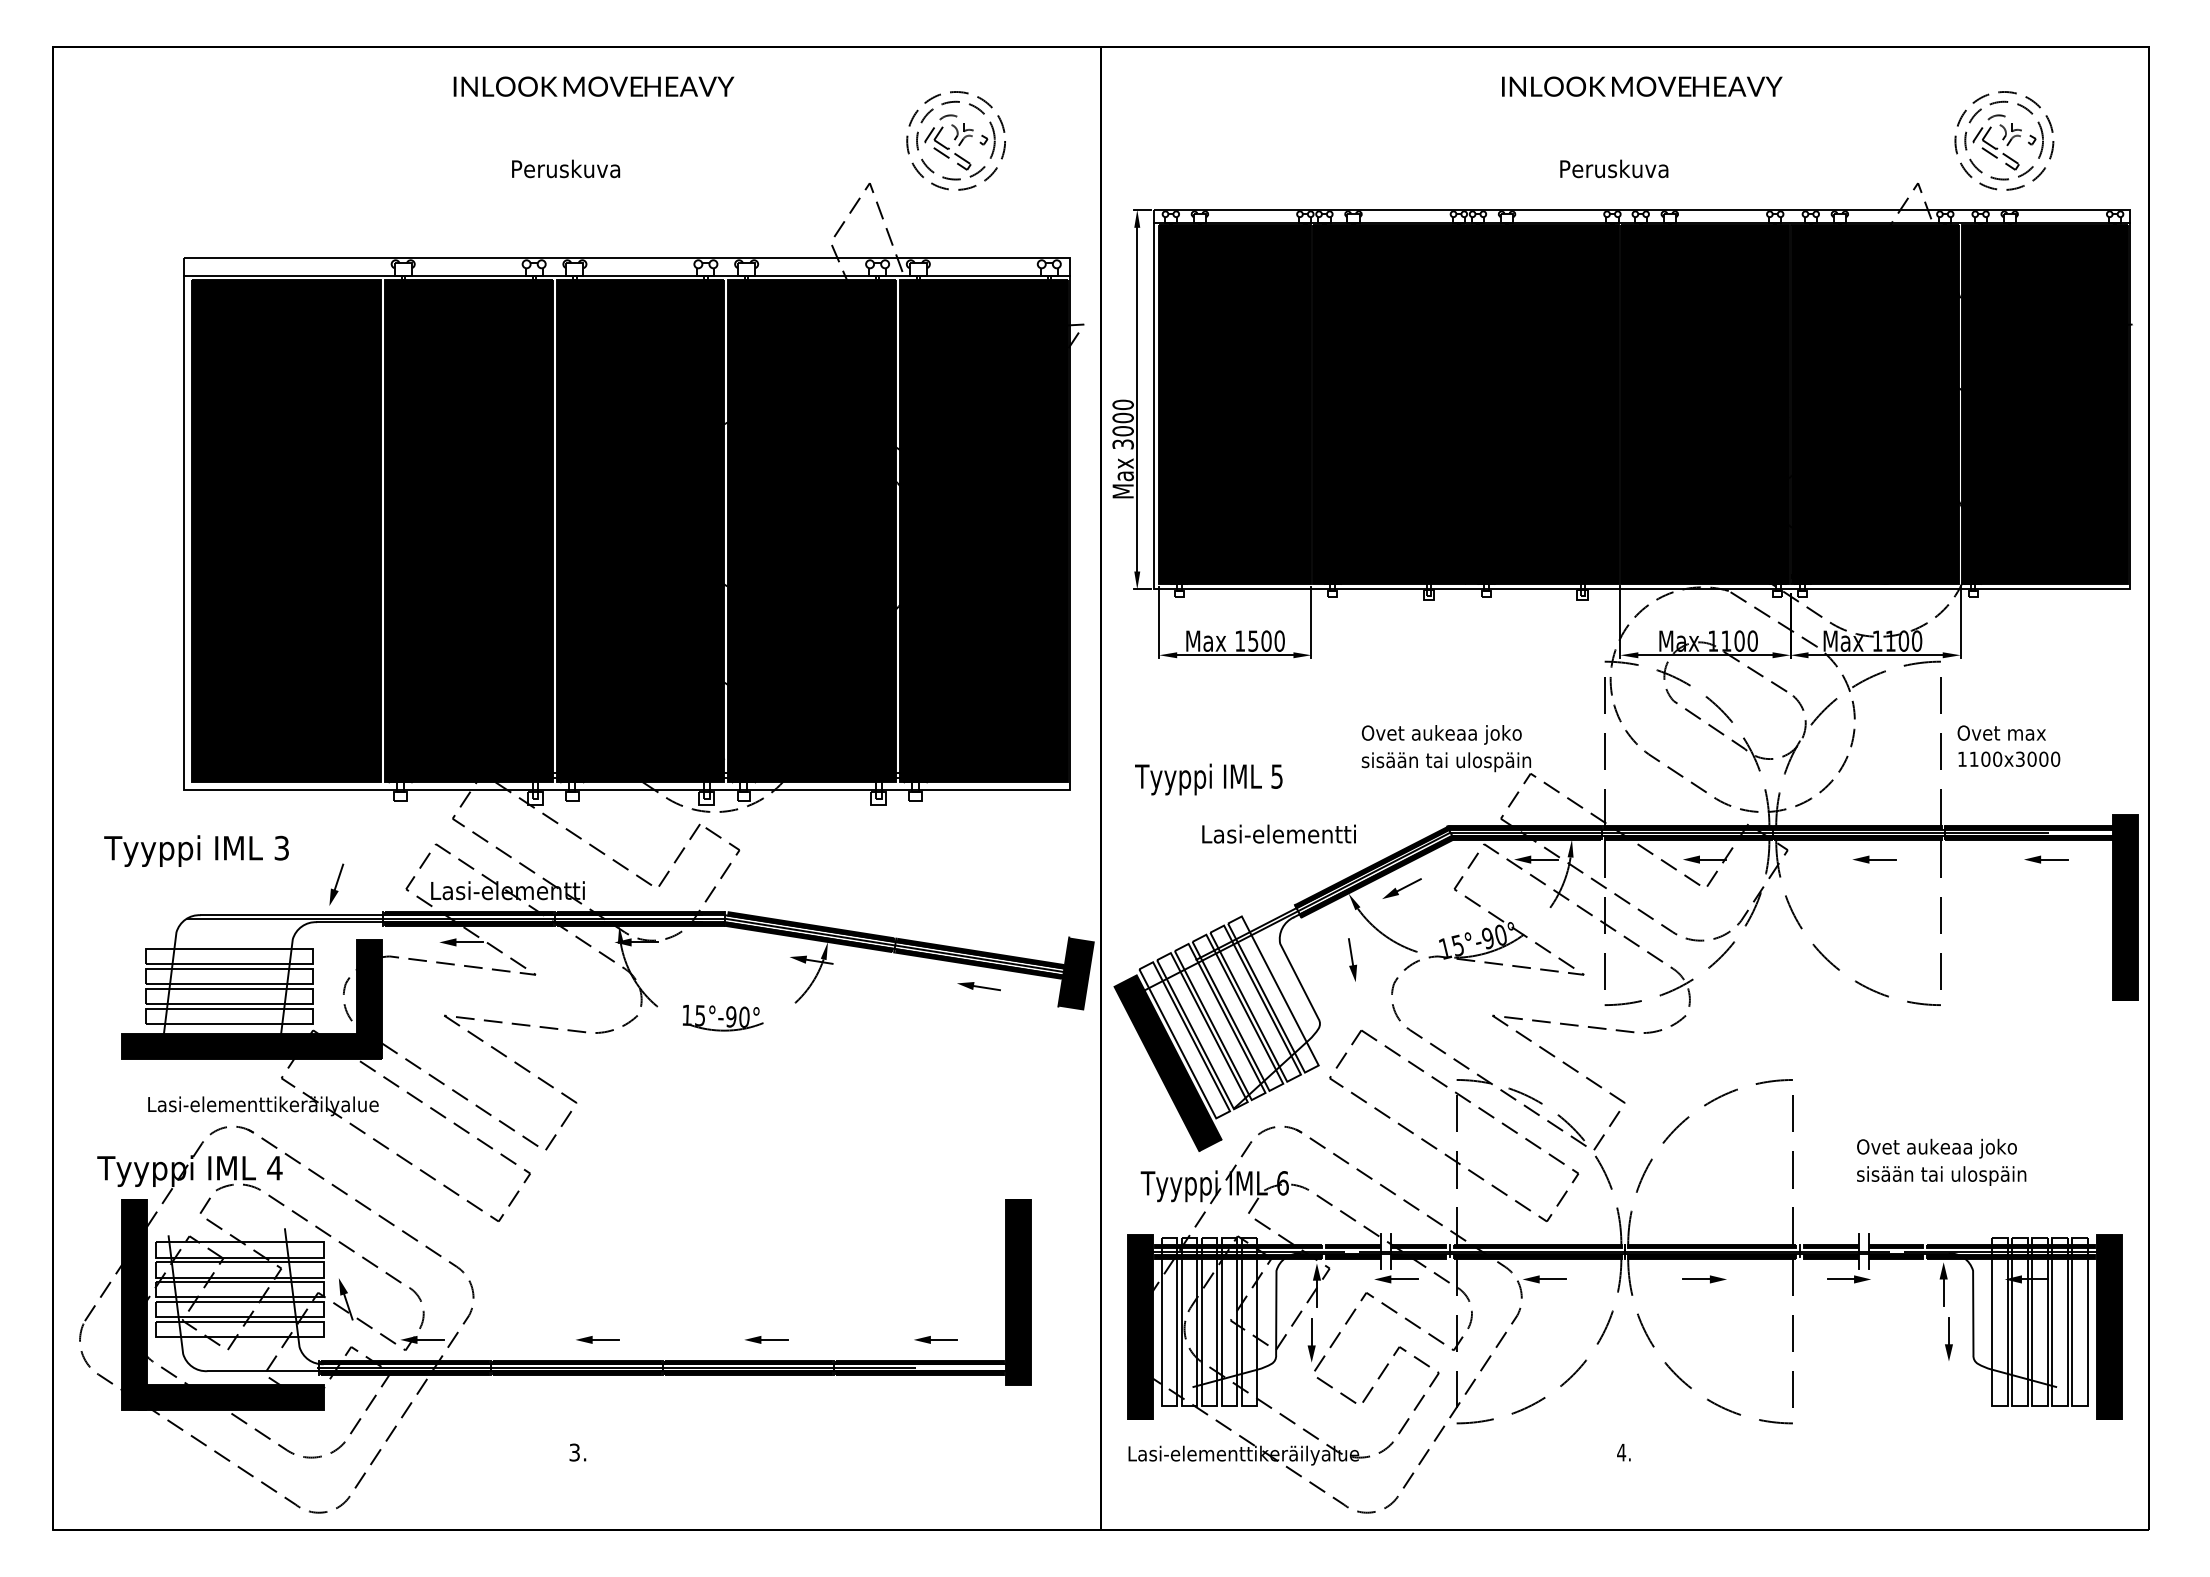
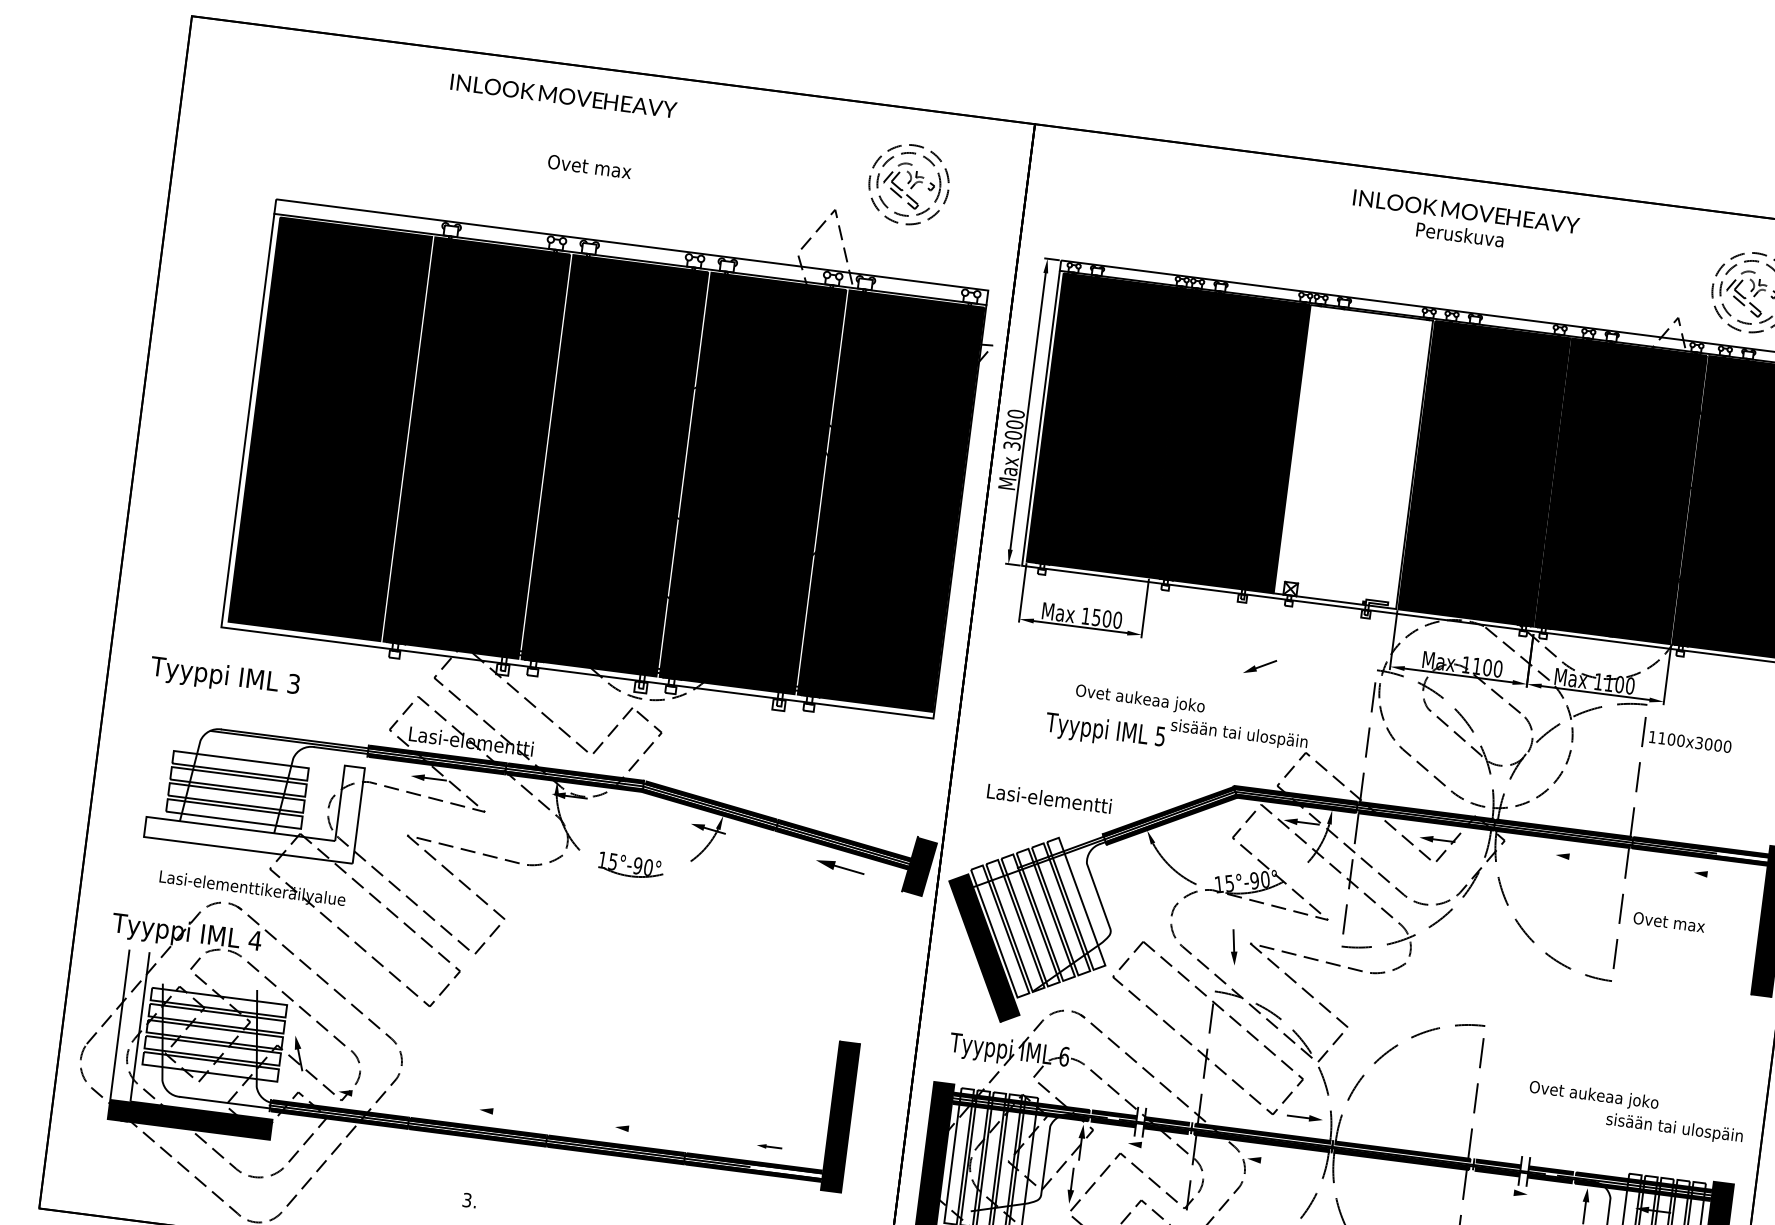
text: (593, 86) -> (563, 95), moved
text: (565, 168) -> (592, 166), Peruskuva -> Ovet max
text: (1614, 168) -> (1460, 234), moved
fill: (1542, 404) -> (1353, 457), removed
text: (2001, 732) -> (1669, 921), moved
text: (1441, 734) -> (1140, 699), moved
text: (2009, 758) -> (1690, 741), moved
text: (1208, 779) -> (1104, 731), moved
text: (1278, 833) -> (1048, 798), moved
line: (1881, 859) -> (1579, 857), removed
line: (2053, 859) -> (1717, 875), removed
part: (336, 884) -> (334, 718), removed
part: (1401, 888) -> (1259, 666), moved
part: (1352, 959) -> (1234, 946), moved
part: (978, 986) -> (839, 866), size x1.4
fill: (251, 999) -> (253, 802), removed
text: (1941, 1175) -> (1674, 1128), moved
line: (1403, 1279) -> (1151, 1146), removed
line: (1552, 1279) -> (1271, 1161), removed
part: (1704, 1279) -> (1304, 1117), moved
line: (1841, 1279) -> (1503, 1191), removed
fill: (134, 1291) -> (129, 1025), removed
line: (429, 1339) -> (362, 1094), removed
line: (605, 1339) -> (503, 1112), removed
line: (773, 1339) -> (638, 1129), removed
part: (935, 1339) -> (768, 1146), size x0.7

